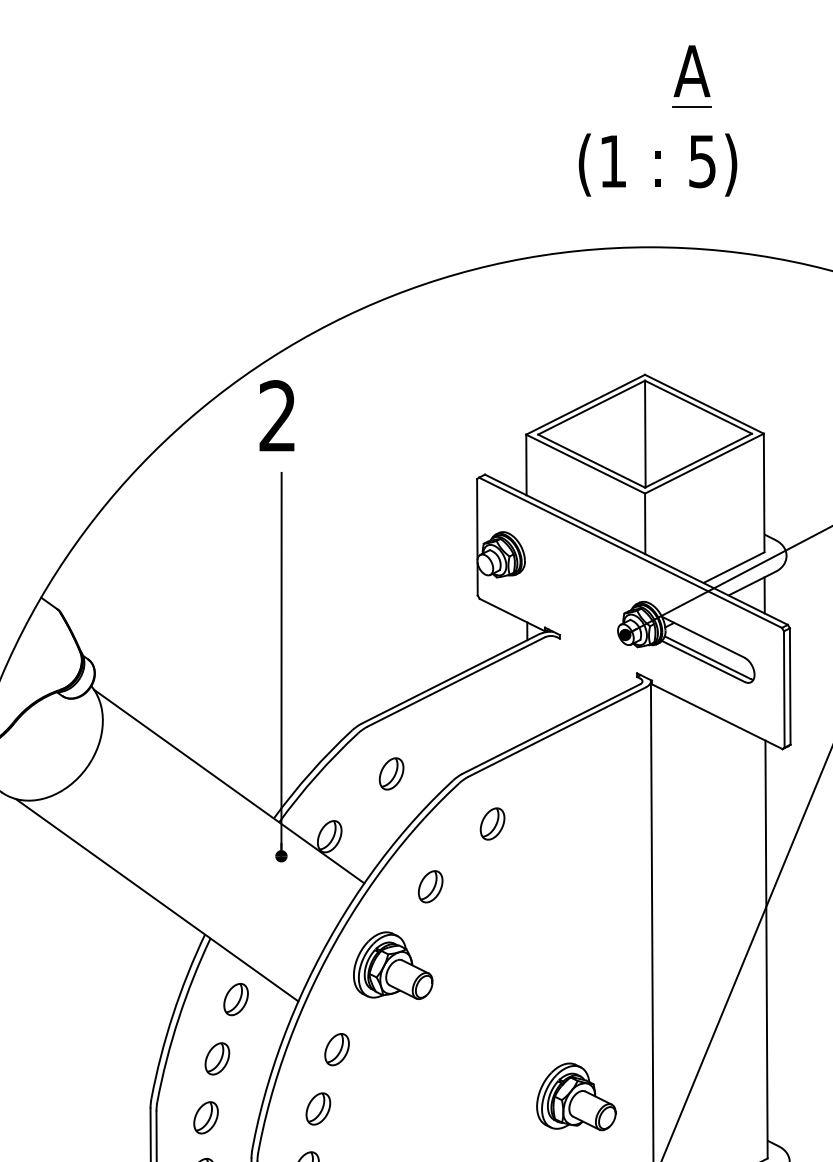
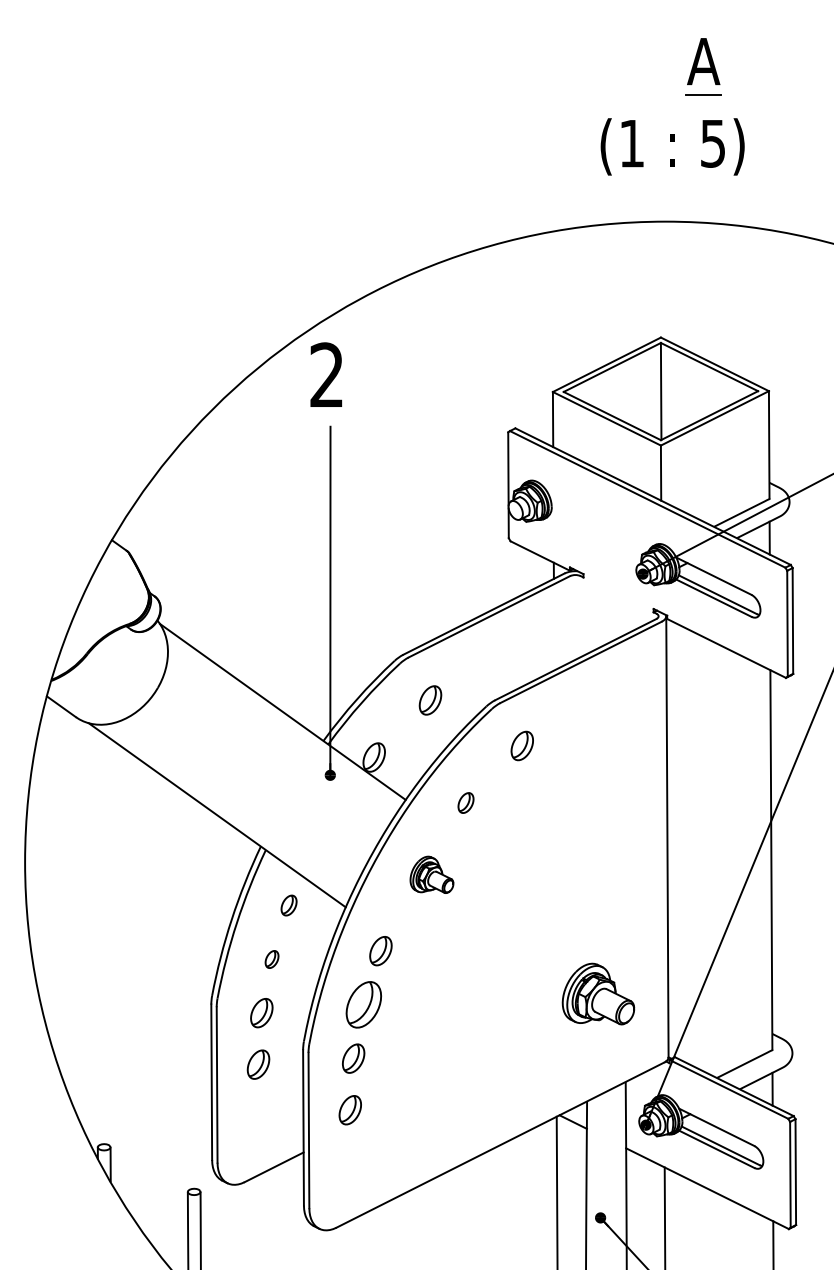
part: (430, 886) -> (465, 802), size x0.7
part: (392, 965) -> (431, 874), size x0.6
part: (235, 999) -> (288, 905), size x0.7
part: (216, 1058) -> (271, 959), size x0.6
part: (317, 1109) -> (363, 1005), size x1.6

